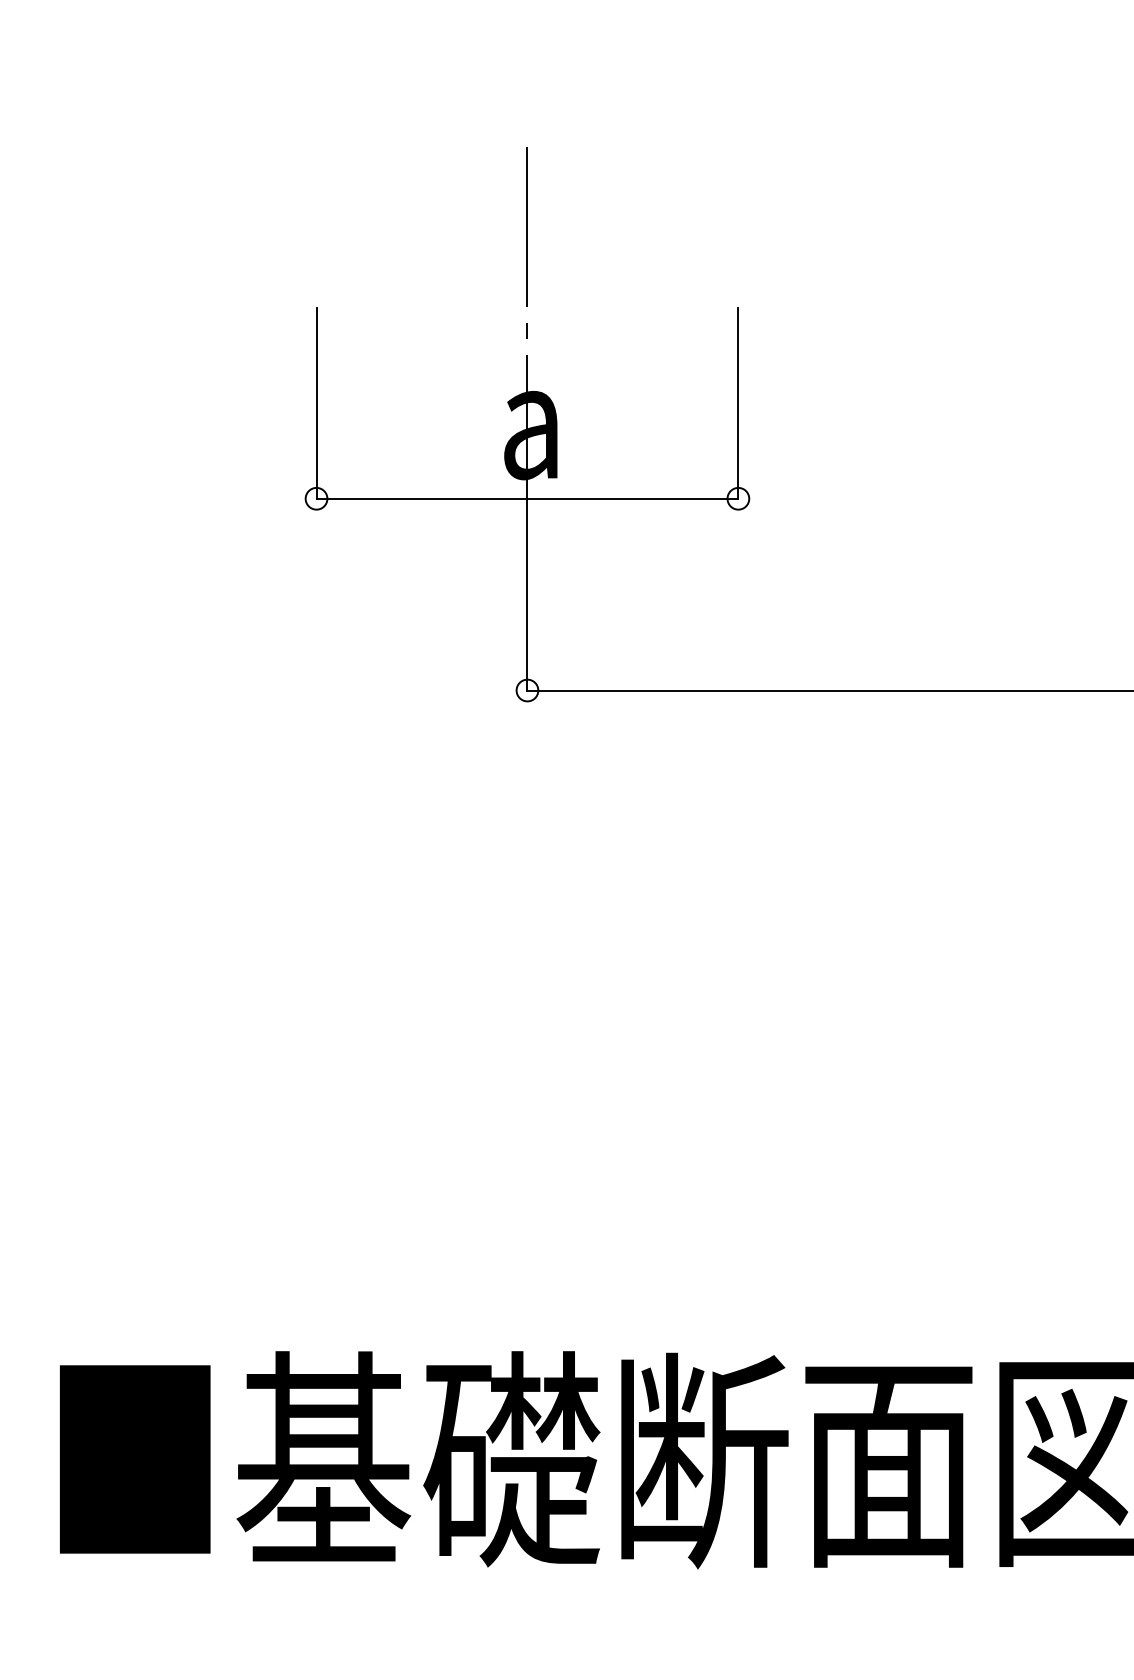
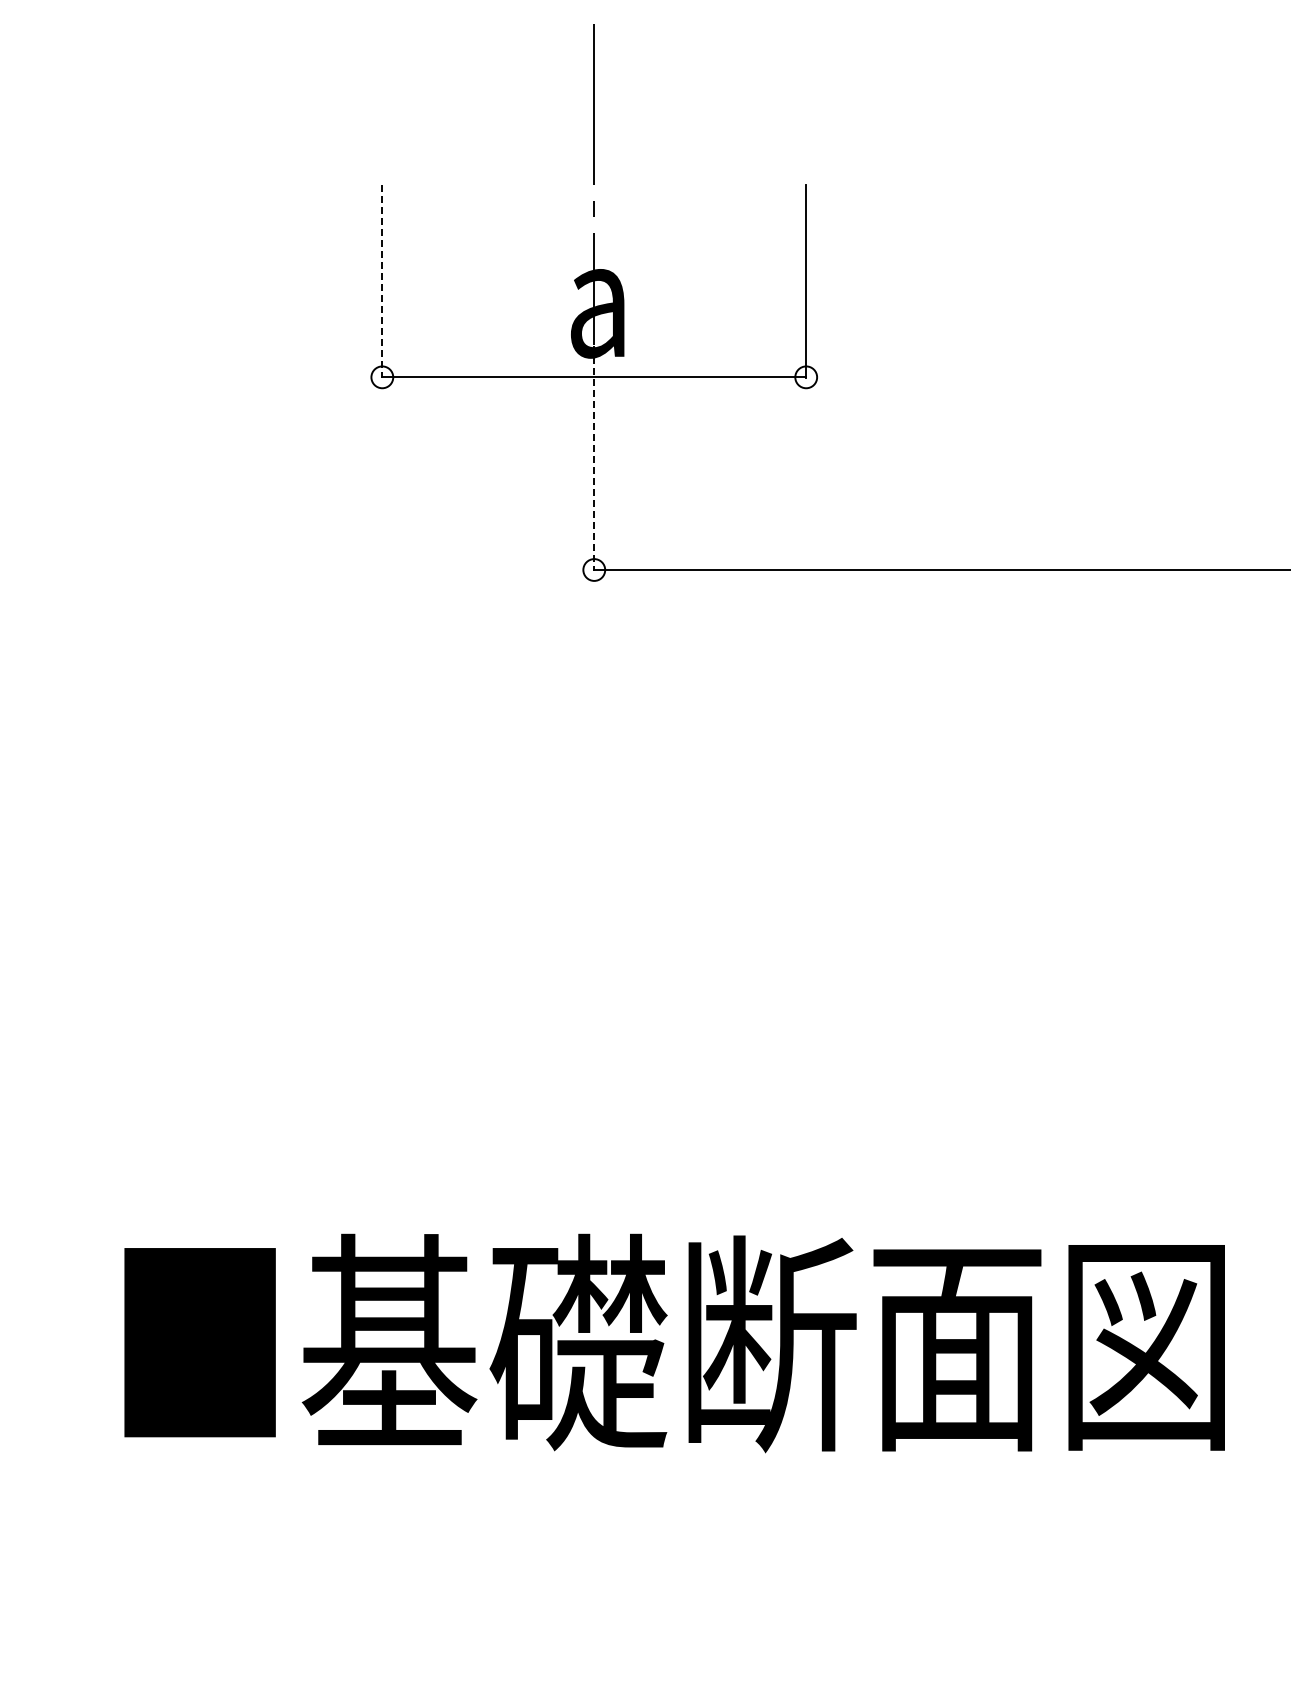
line: (316, 404) -> (382, 282), solid -> dashed
line: (527, 579) -> (594, 458), solid -> dashed

